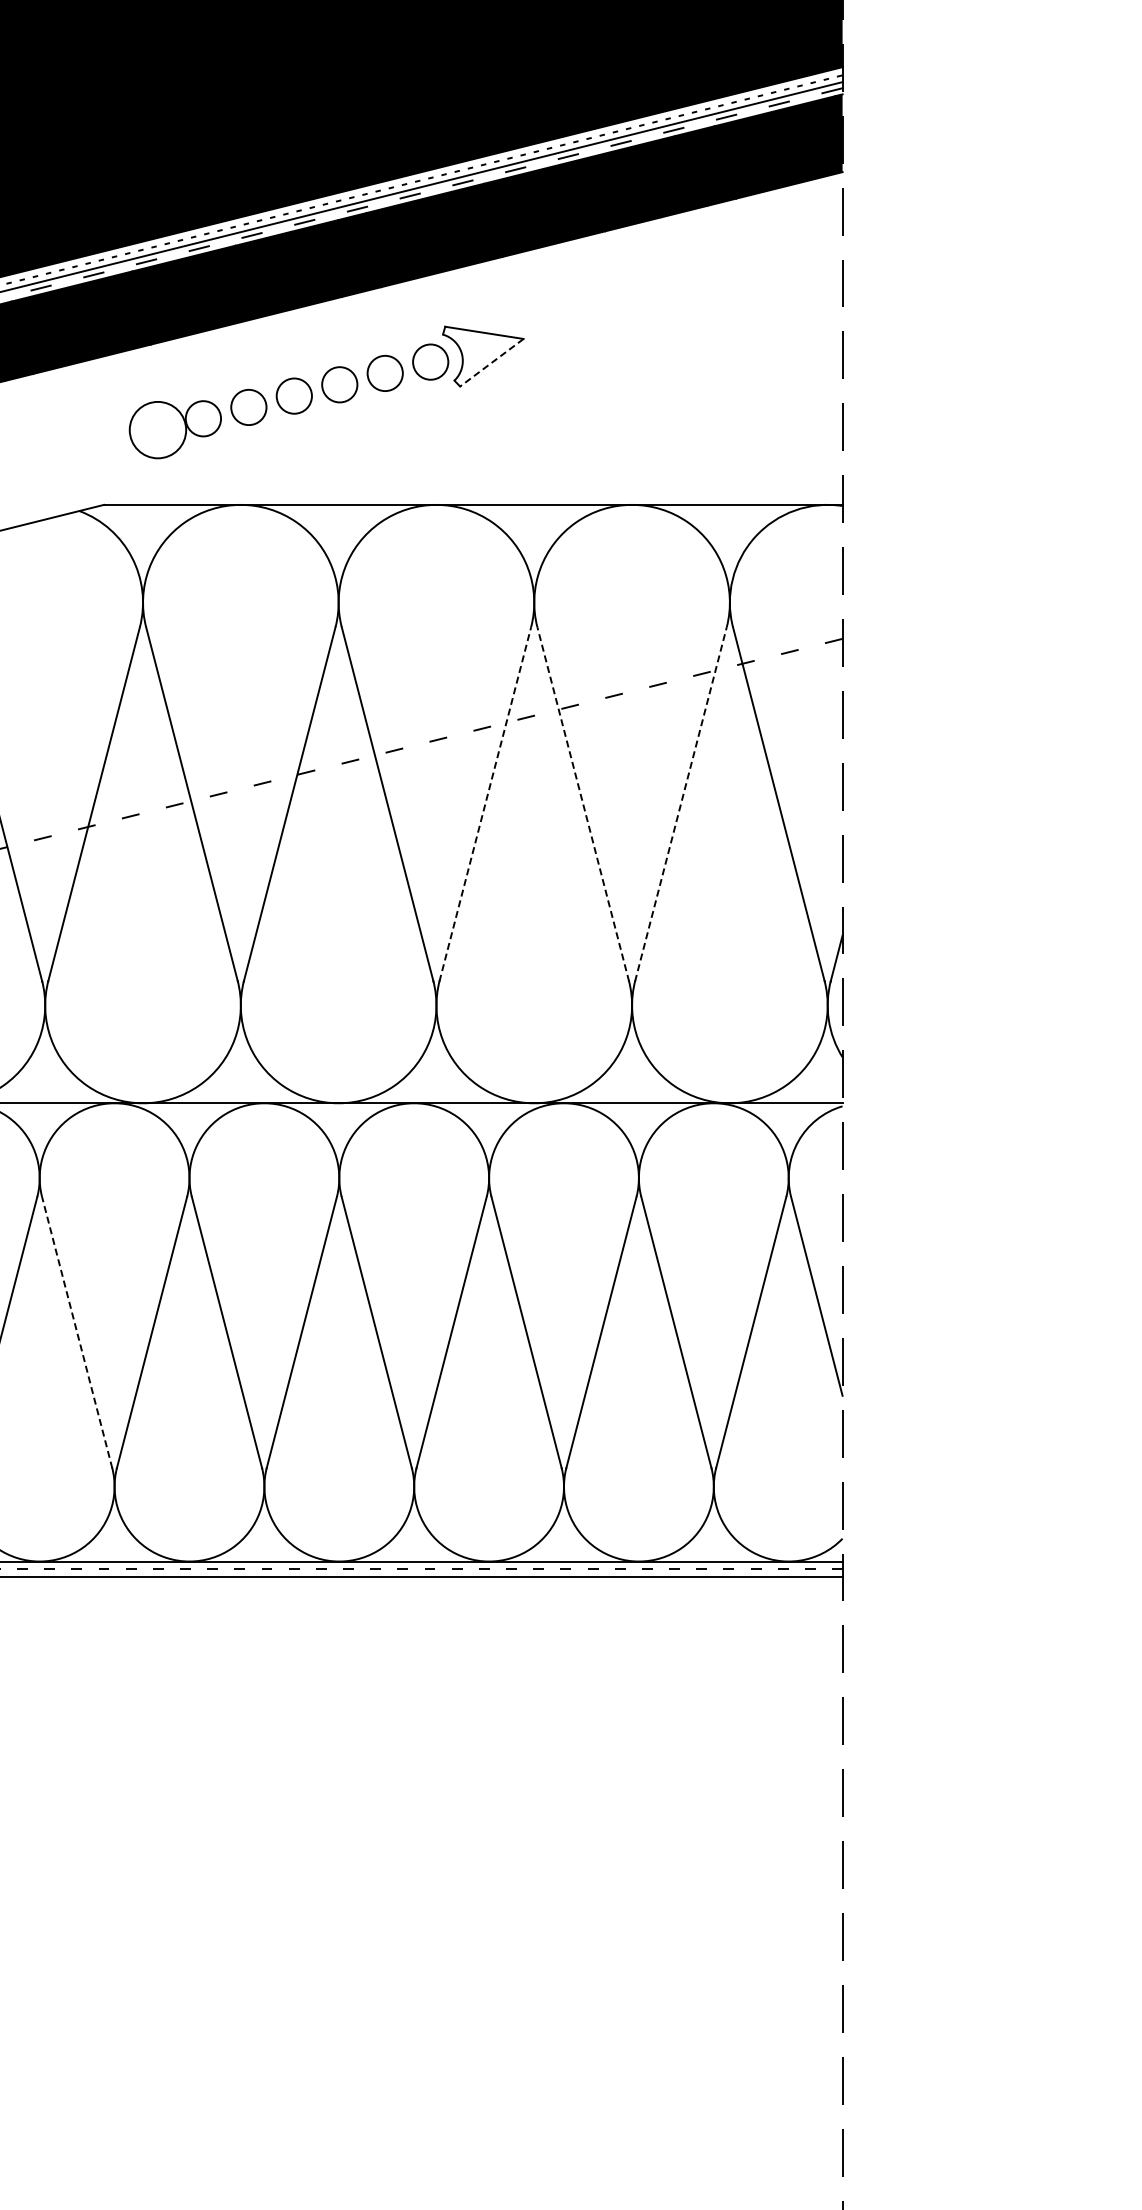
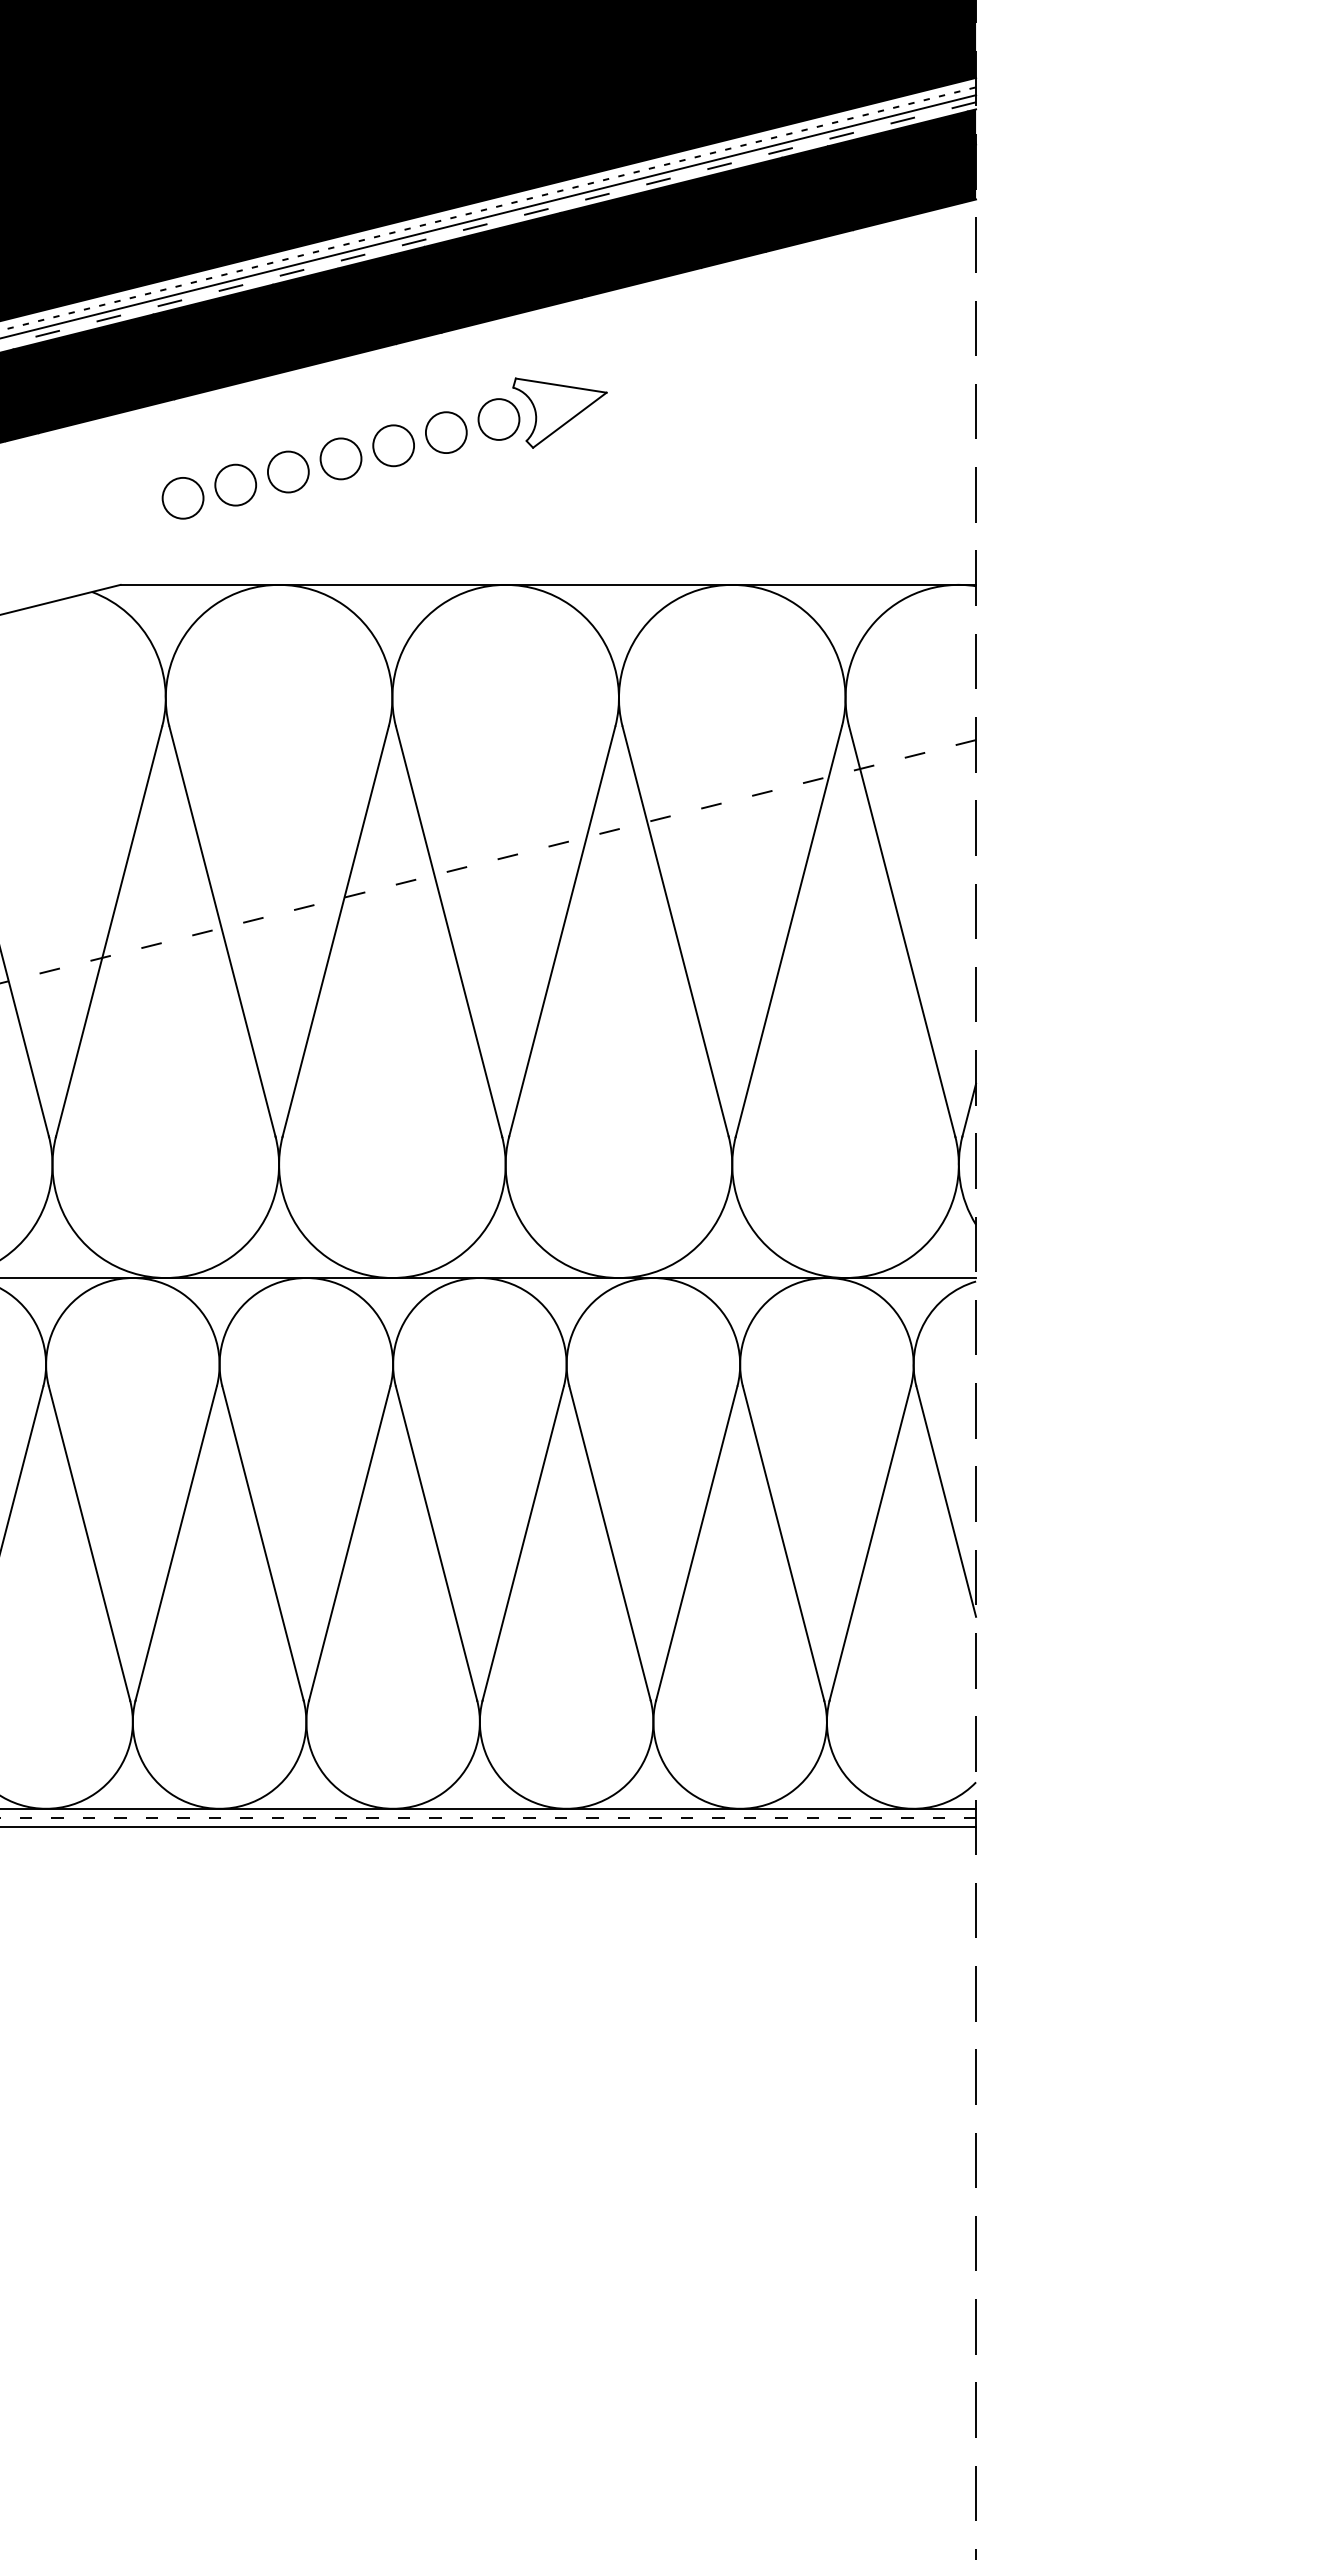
line: (491, 362) -> (569, 419), dashed -> solid
circle: (157, 429) -> (182, 497), size x0.62
line: (485, 803) -> (562, 930), dashed -> solid
line: (583, 803) -> (675, 930), dashed -> solid
line: (681, 803) -> (789, 930), dashed -> solid
line: (77, 1332) -> (89, 1543), dashed -> solid

